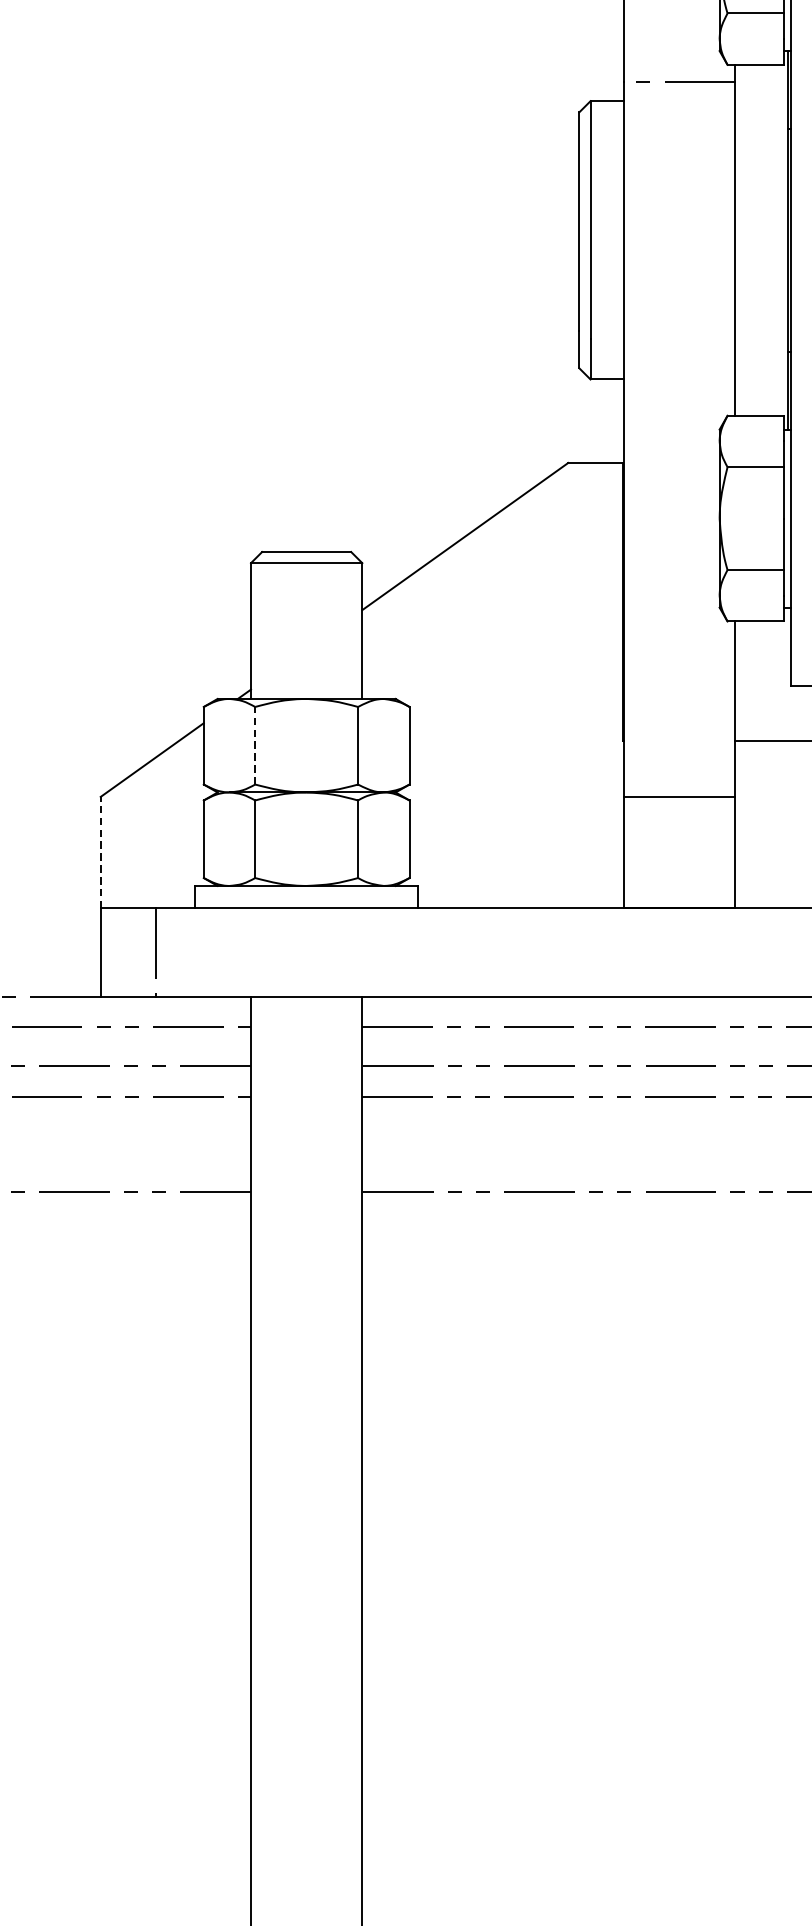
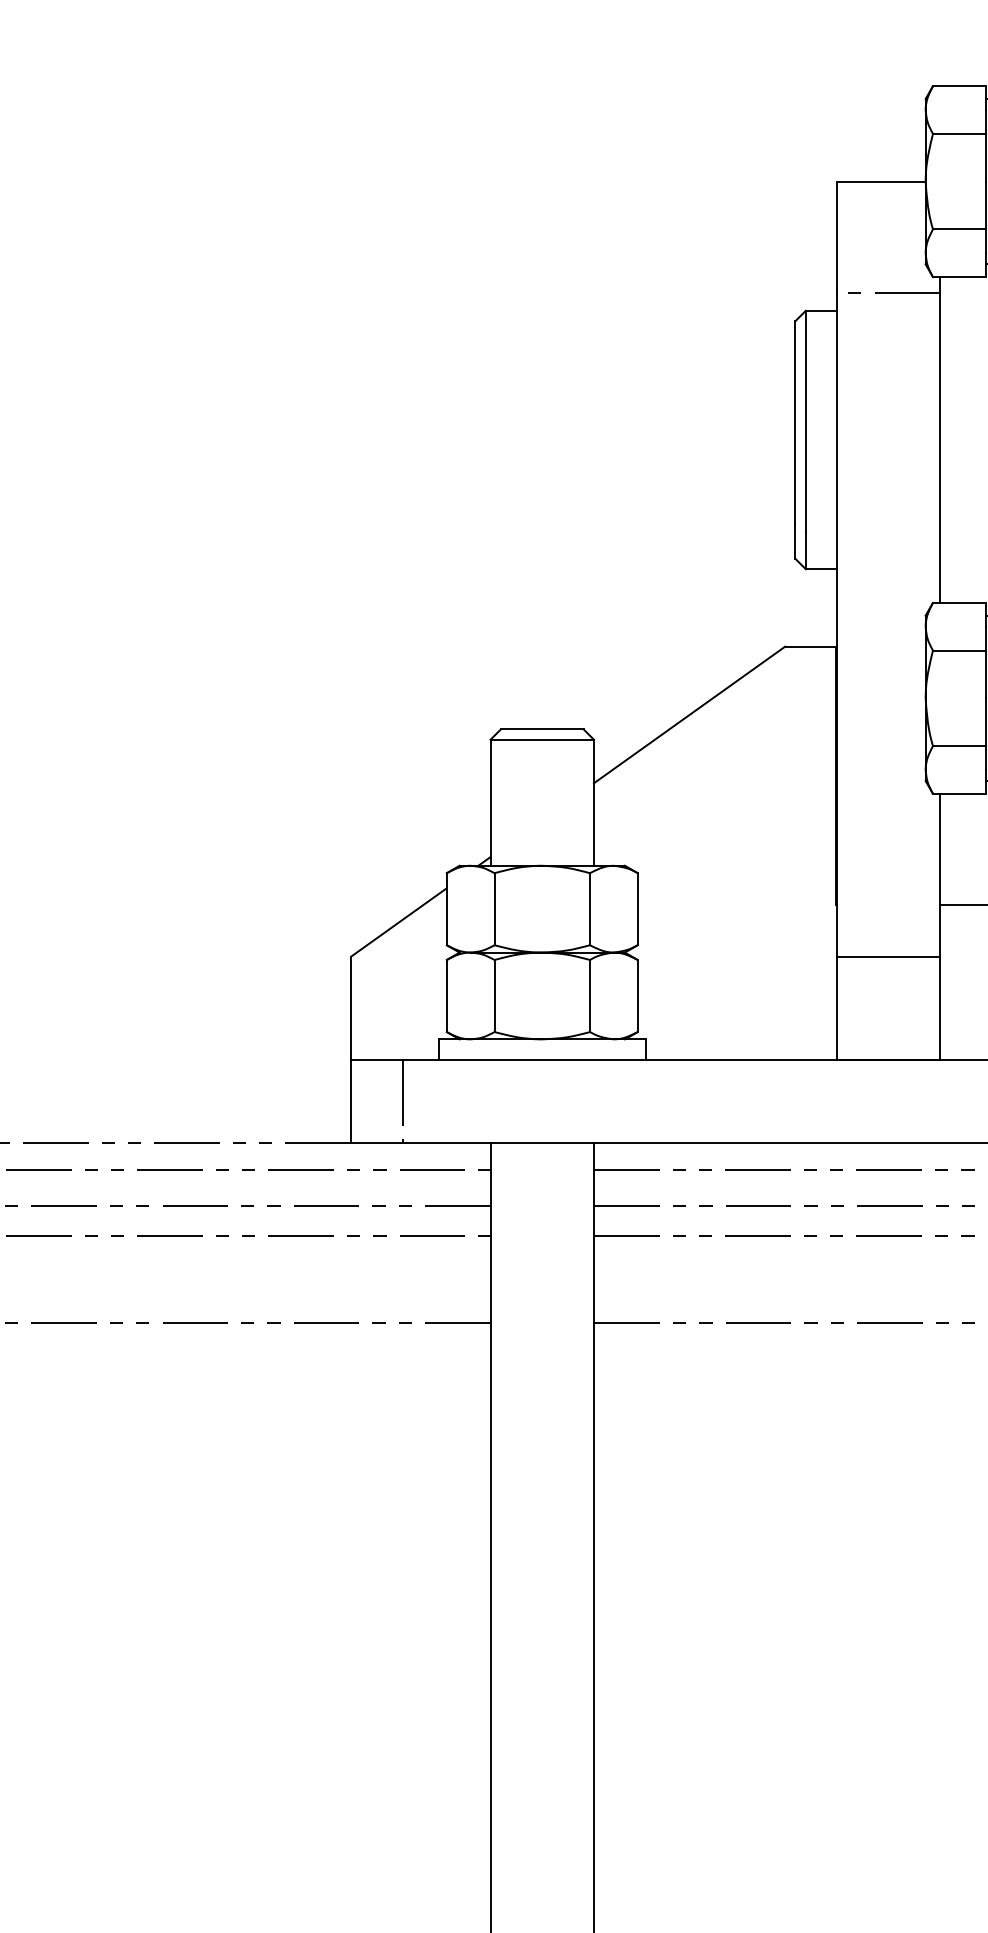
line: (255, 744) -> (494, 908), dashed -> solid
line: (101, 852) -> (351, 1008), dashed -> solid

